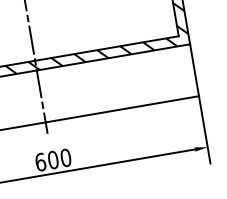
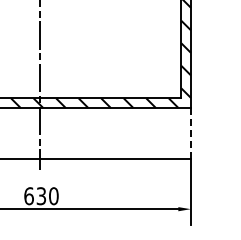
line: (194, 71) -> (190, 134), solid -> dashed
text: (53, 160) -> (41, 196), 600 -> 630

